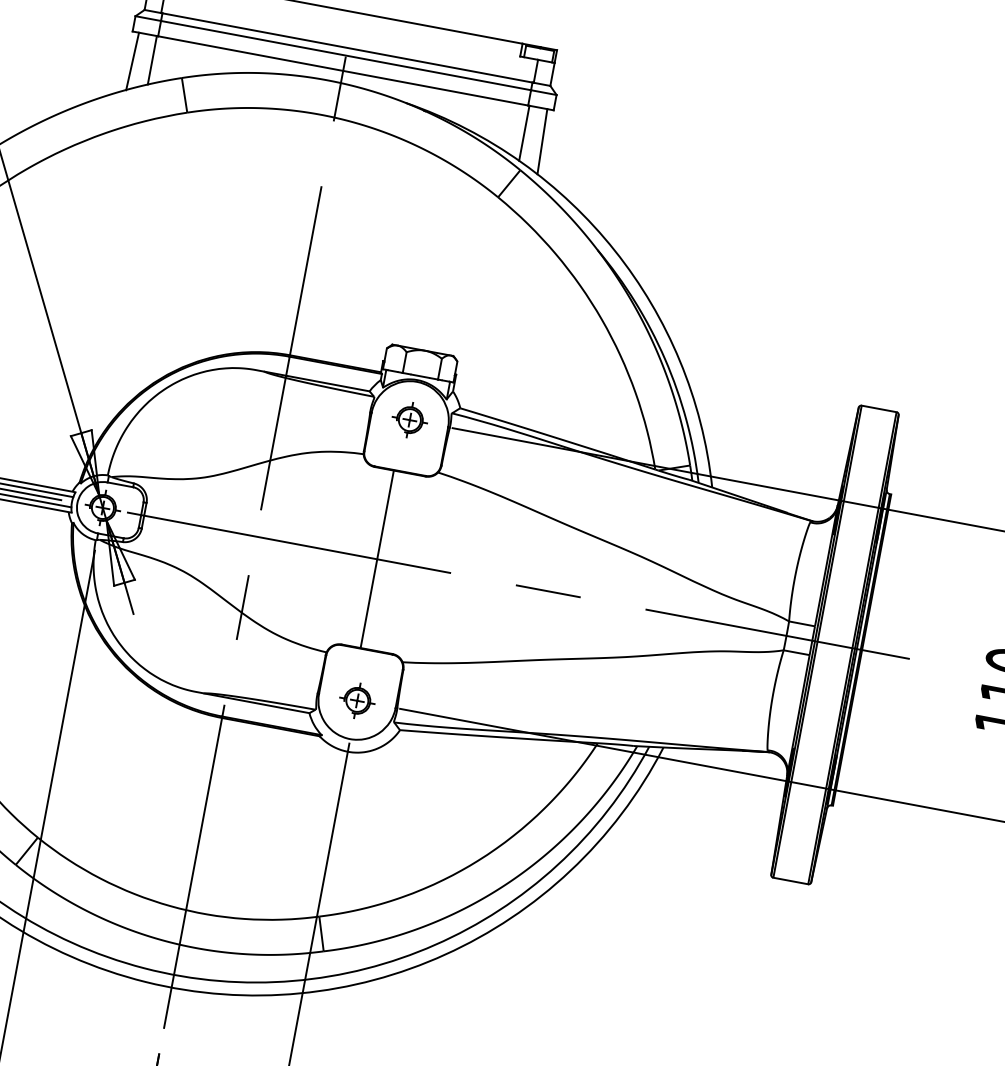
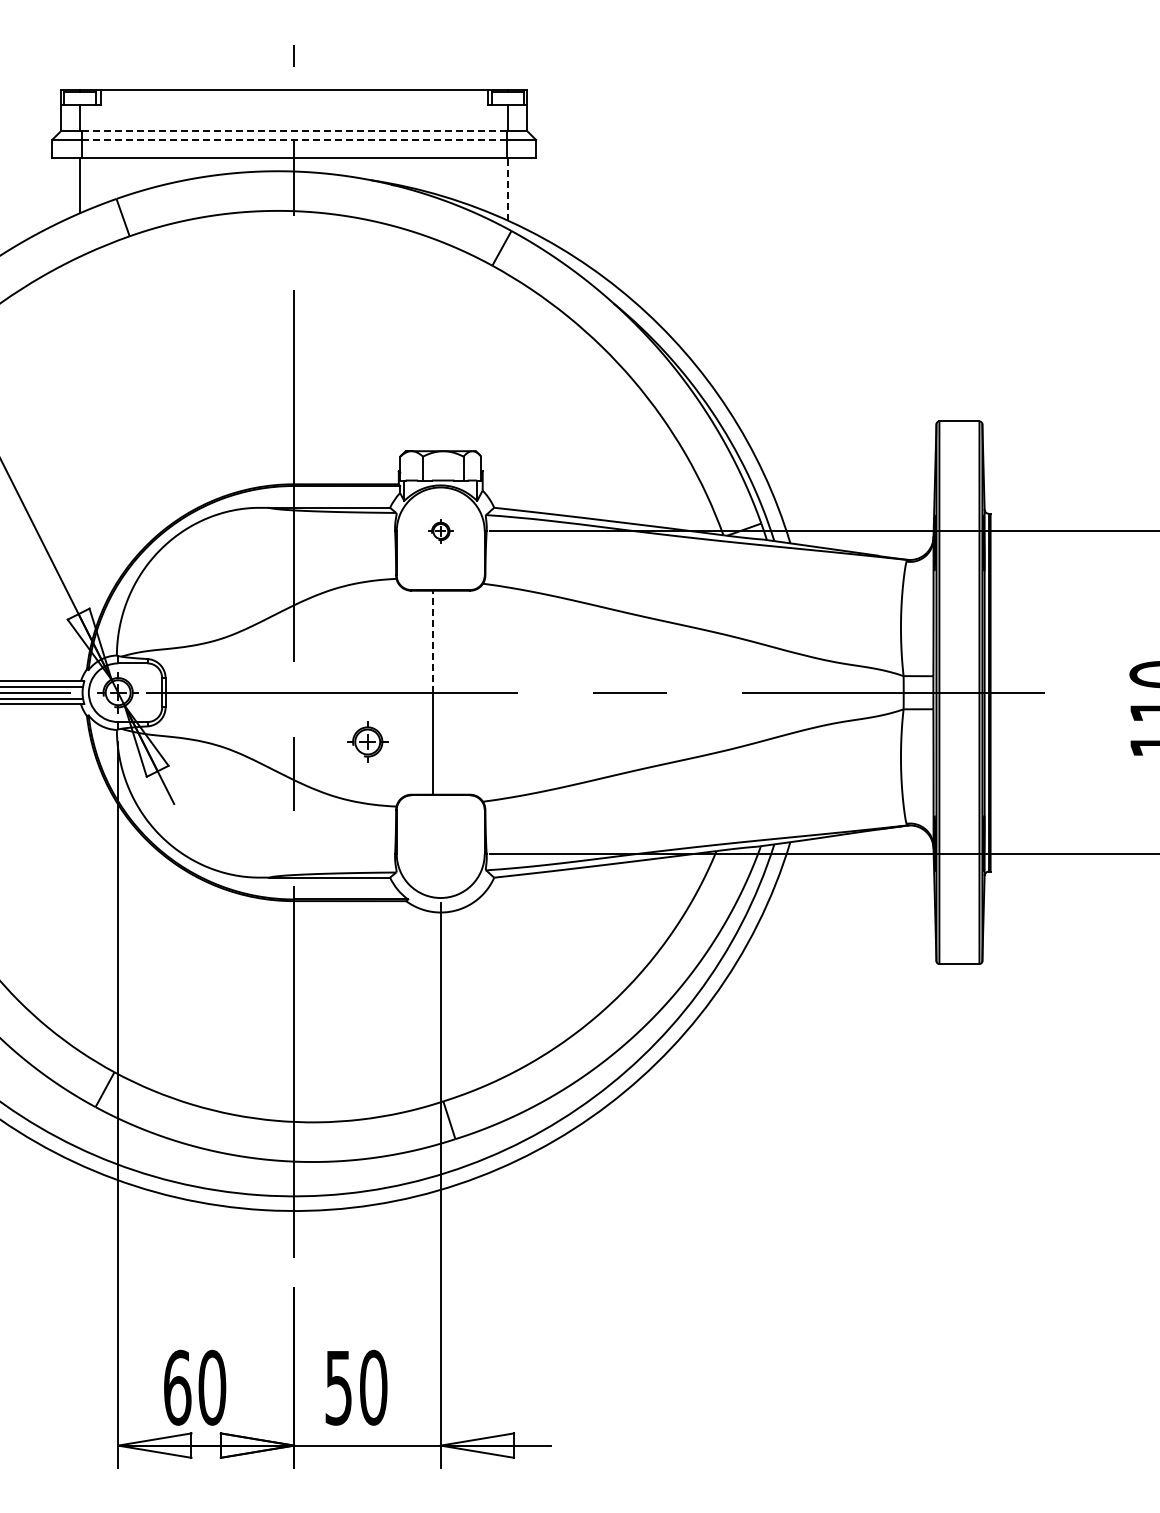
line: (347, 48) -> (294, 131), solid -> dashed
line: (346, 55) -> (294, 139), solid -> dashed
line: (132, 61) -> (58, 190), removed
line: (524, 133) -> (508, 189), solid -> dashed
line: (542, 141) -> (529, 194), removed
part: (409, 420) -> (440, 531), size x0.6
line: (385, 514) -> (433, 641), solid -> dashed
part: (357, 700) -> (367, 741), moved

